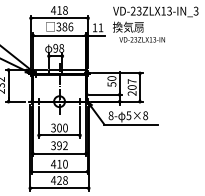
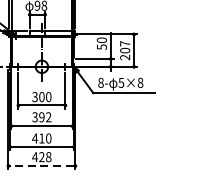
line: (59, 188) -> (41, 166), solid -> dashed

